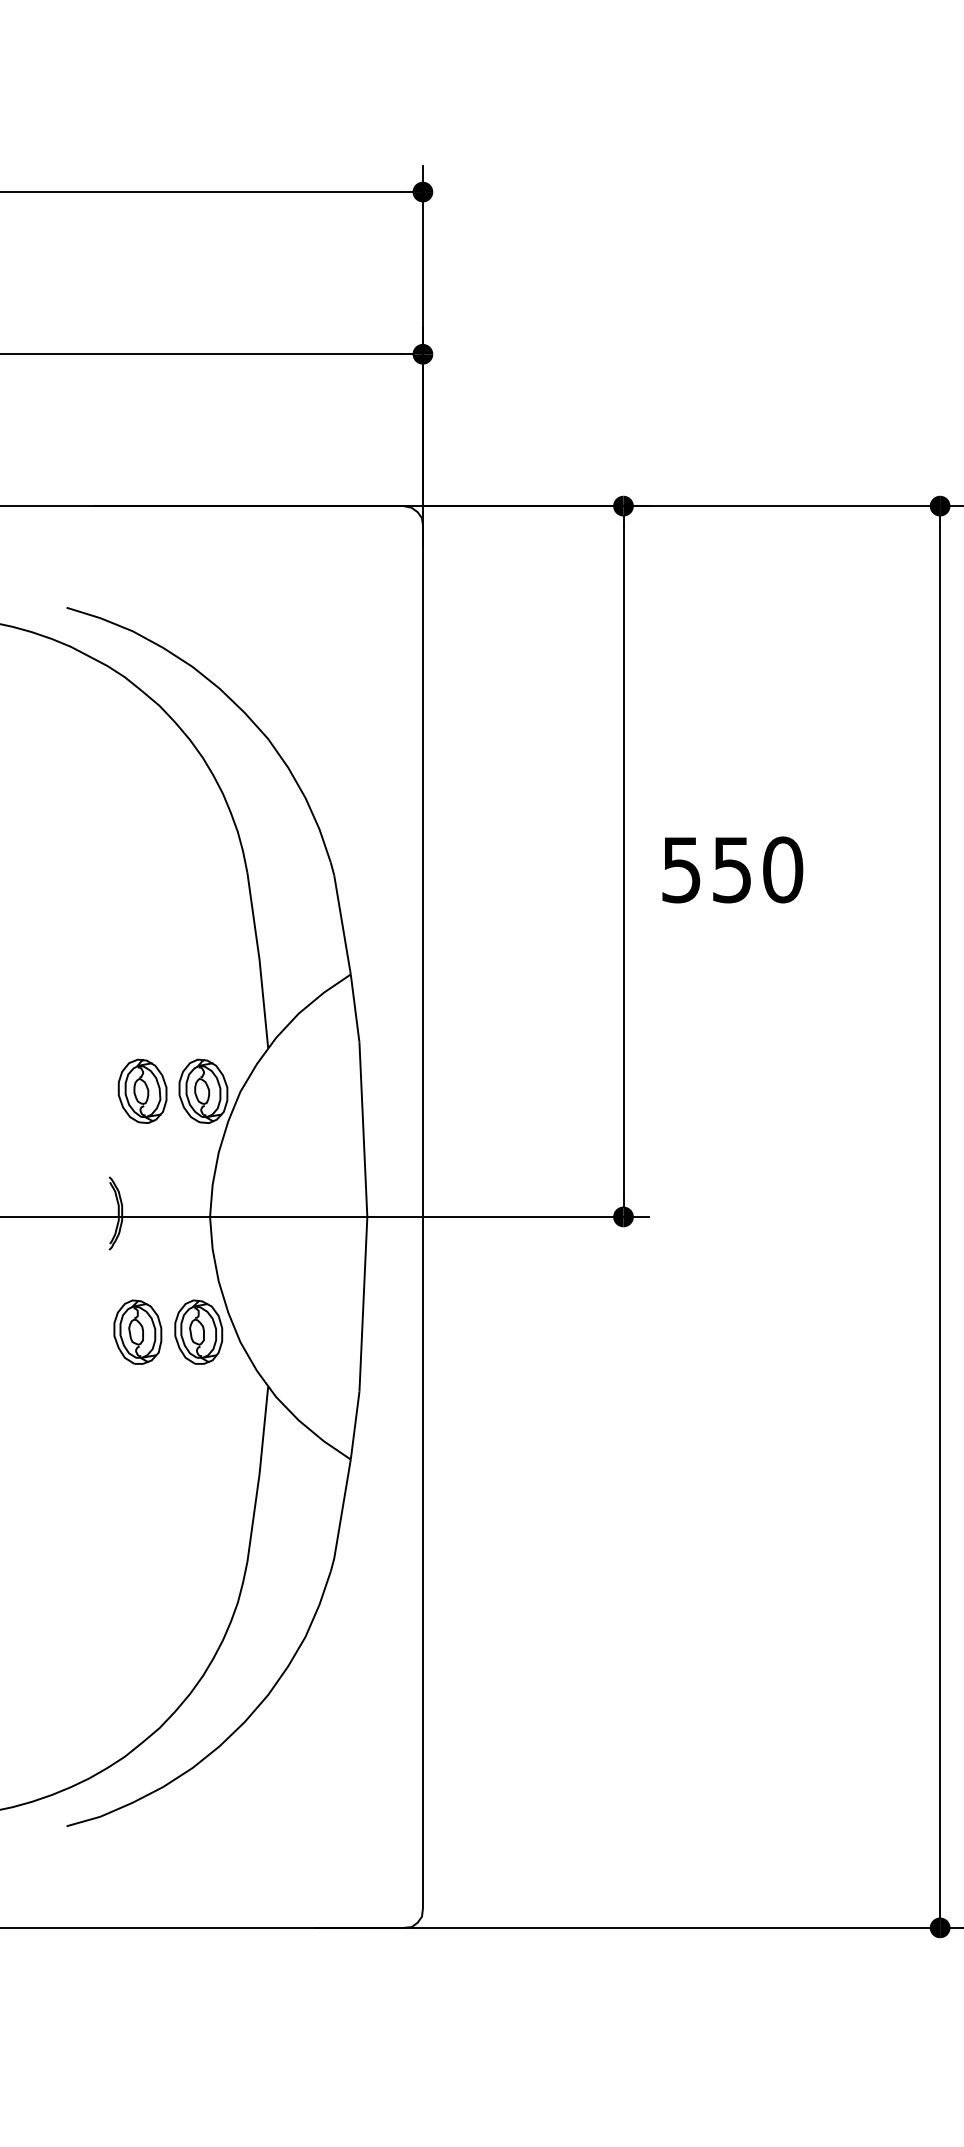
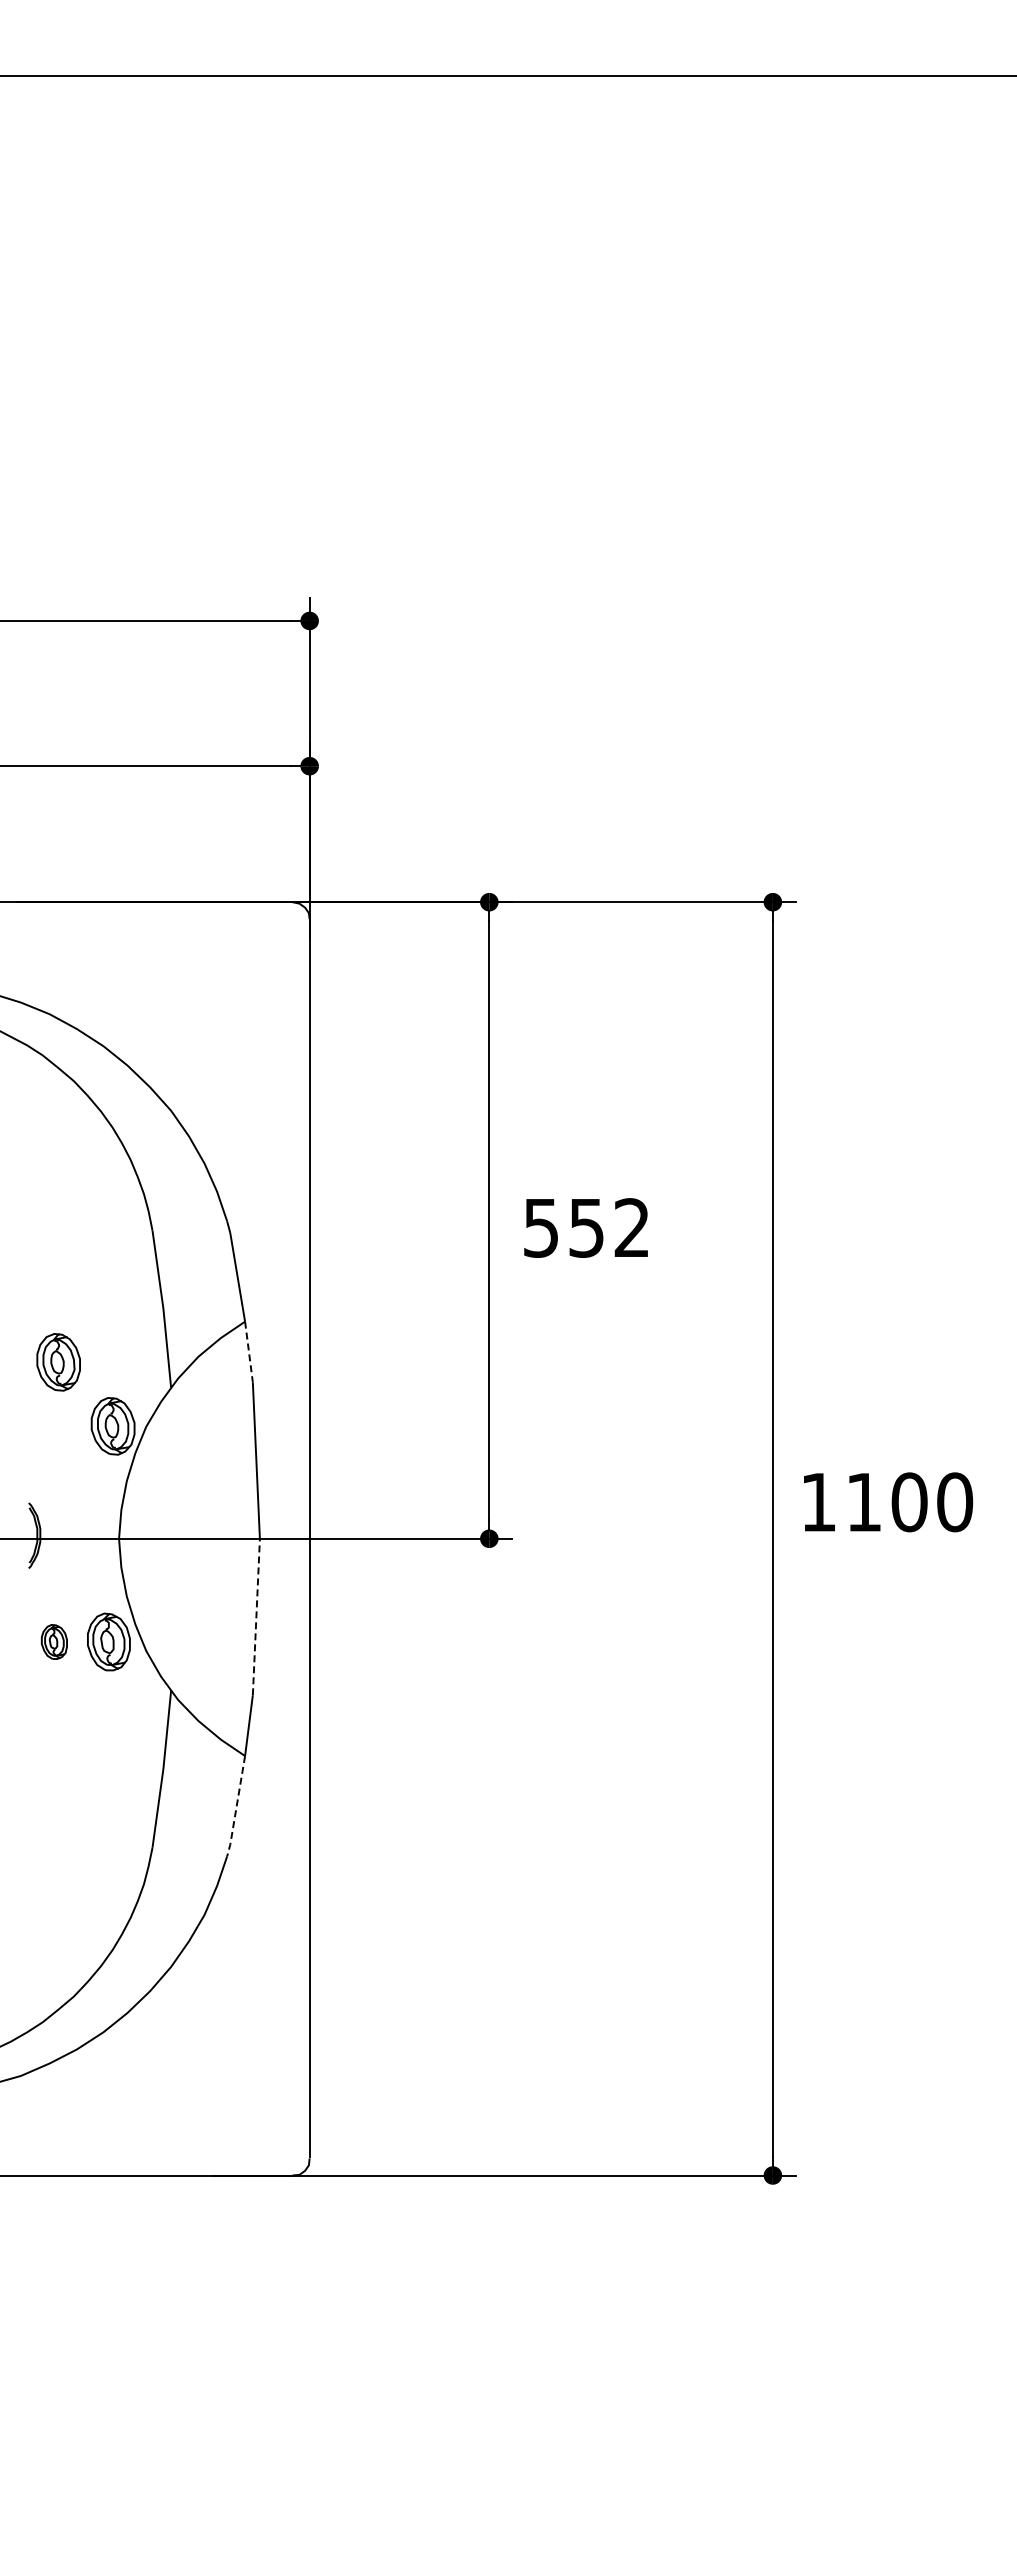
text: (783, 869) -> (632, 1227), 550 -> 552
line: (354, 1008) -> (248, 1352), solid -> dashed
part: (142, 1091) -> (58, 1362), moved
line: (363, 1303) -> (256, 1616), solid -> dashed
part: (137, 1331) -> (54, 1641), size x0.6
line: (341, 1516) -> (236, 1807), solid -> dashed

